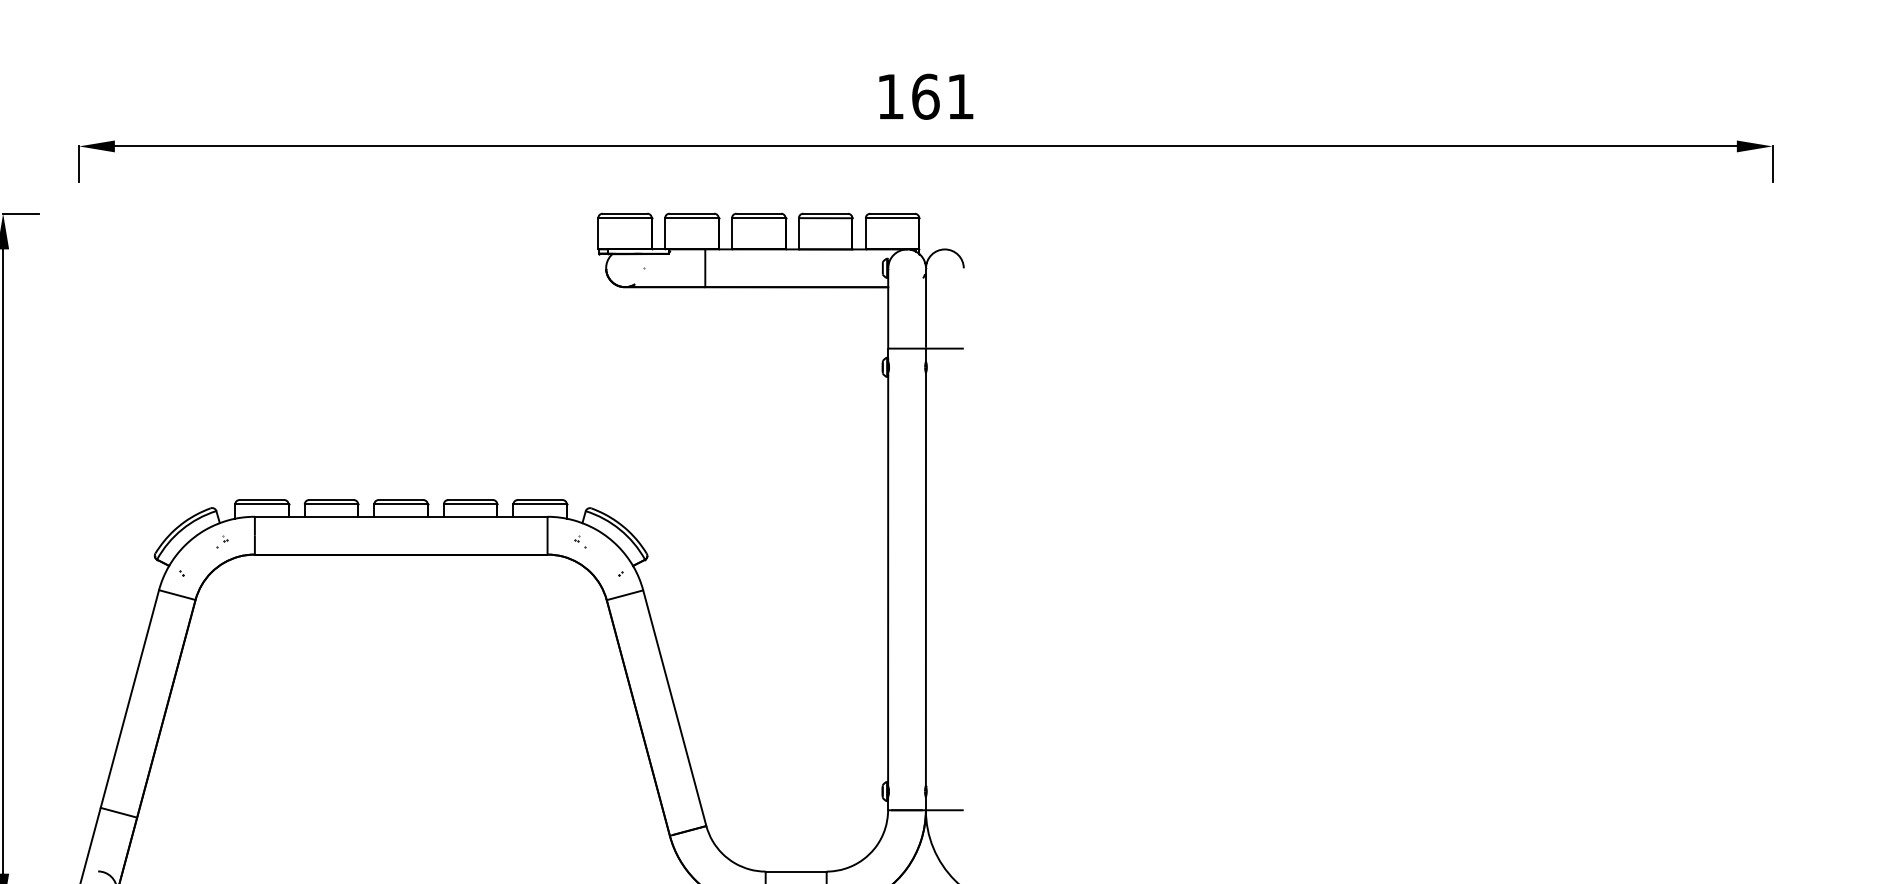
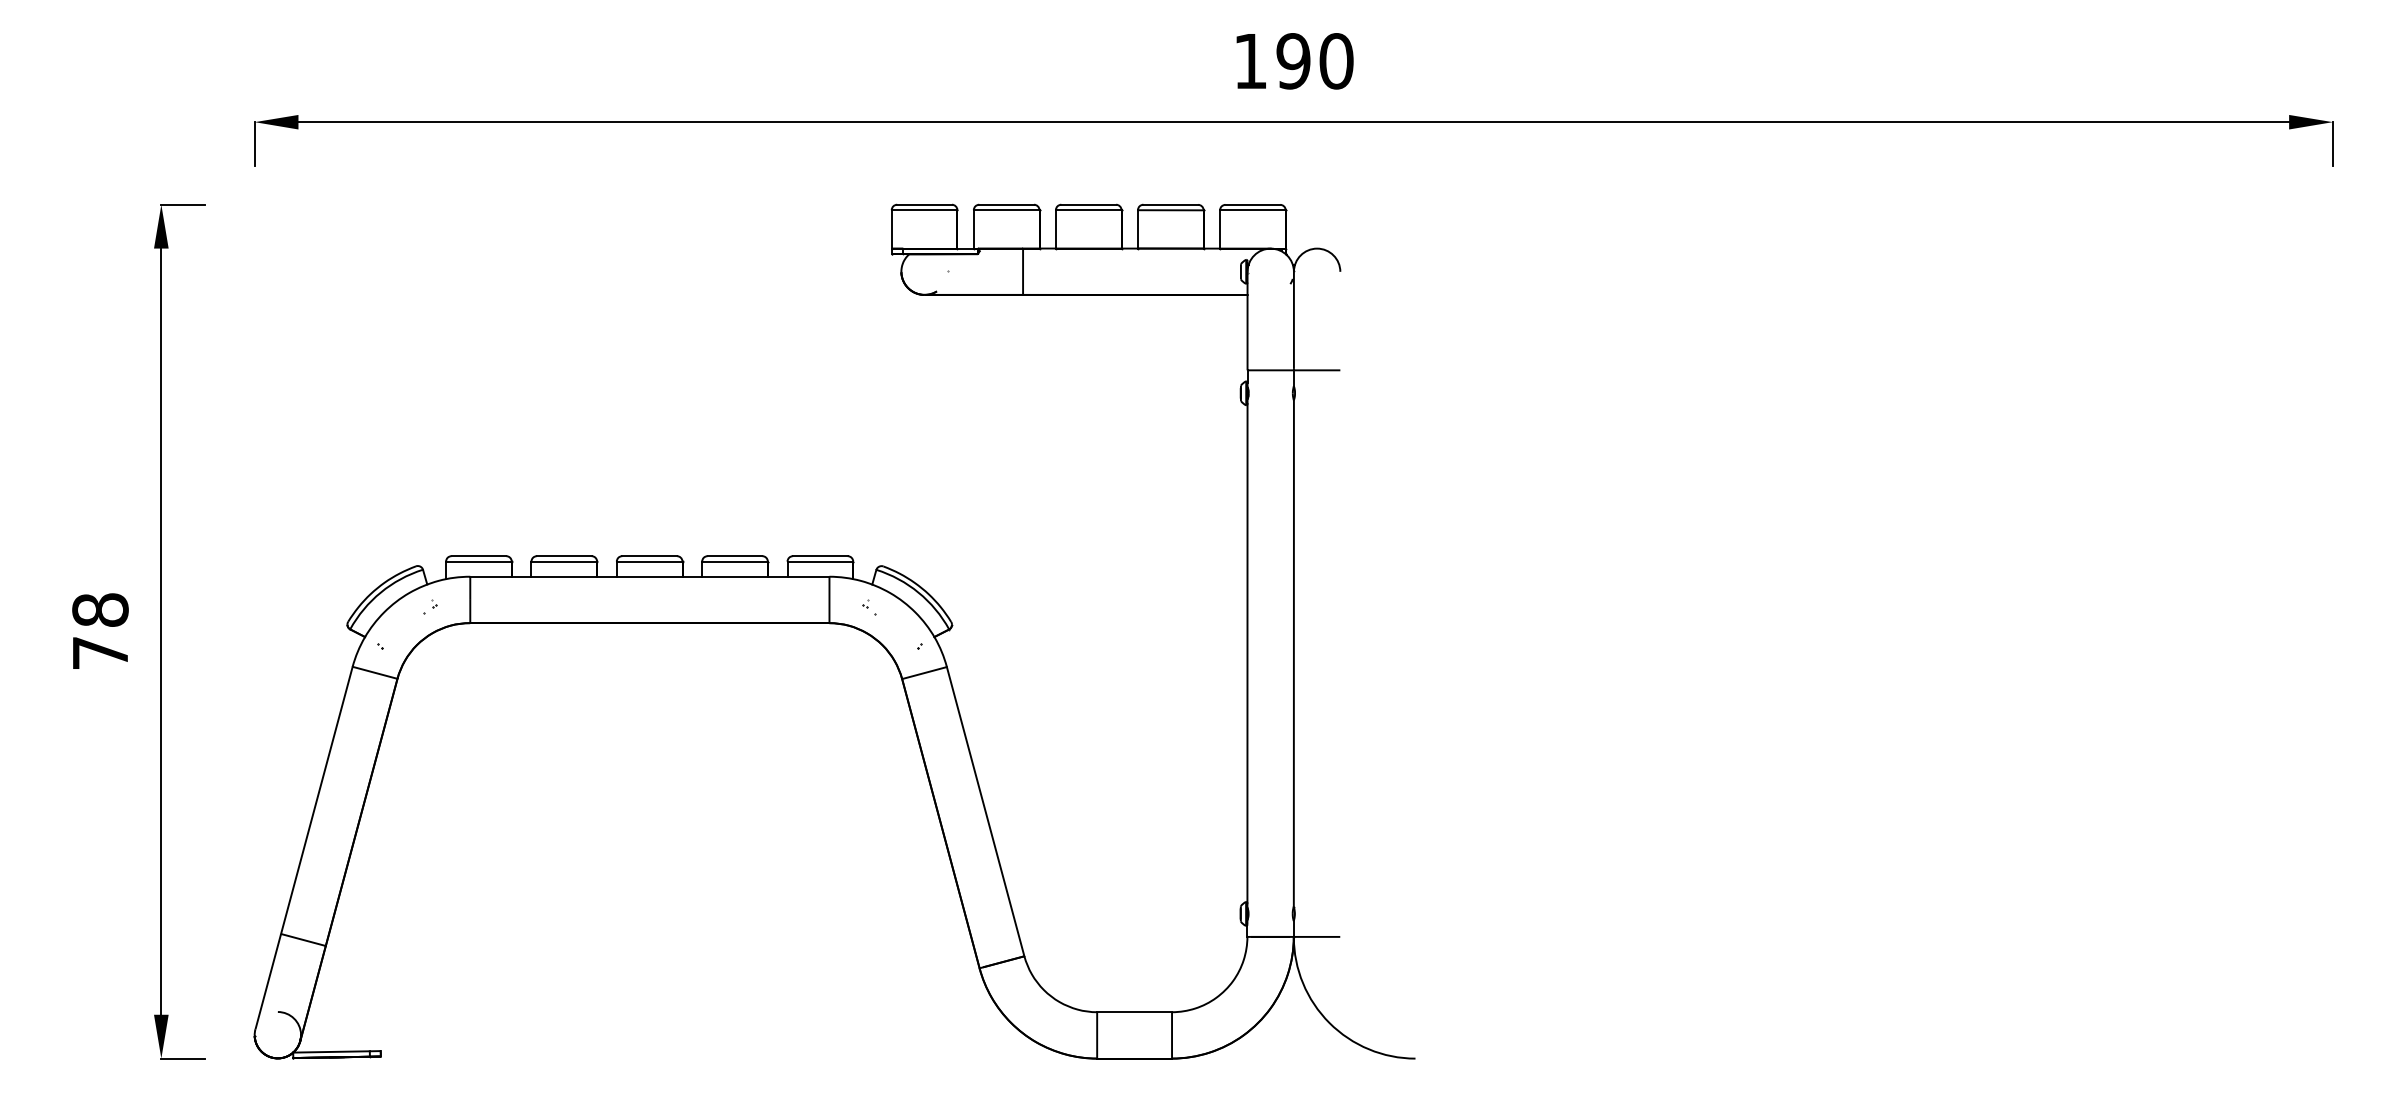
text: (942, 96) -> (1314, 61), 161 -> 190

